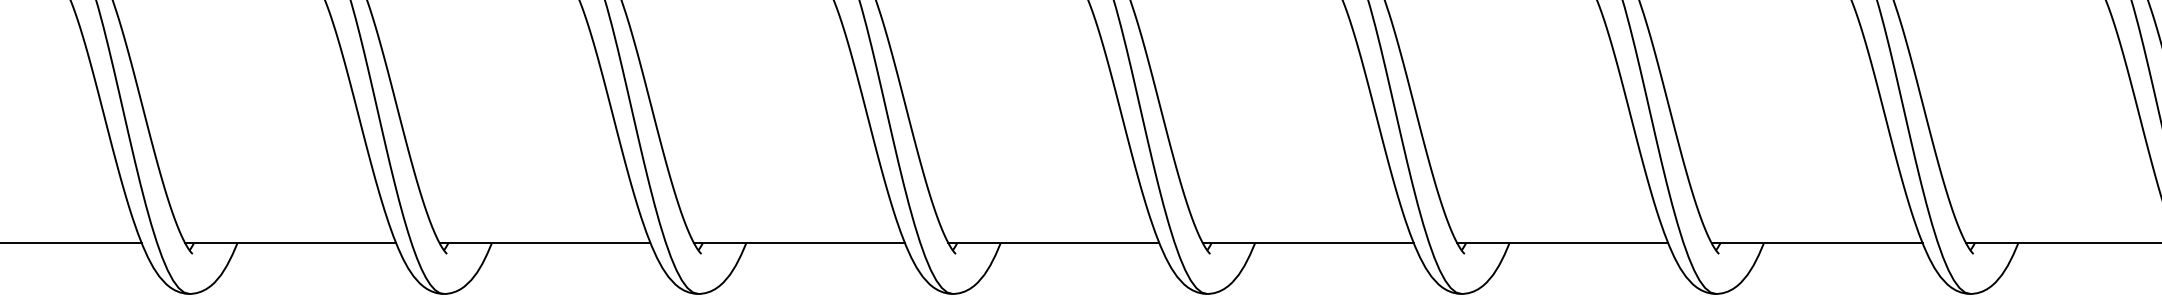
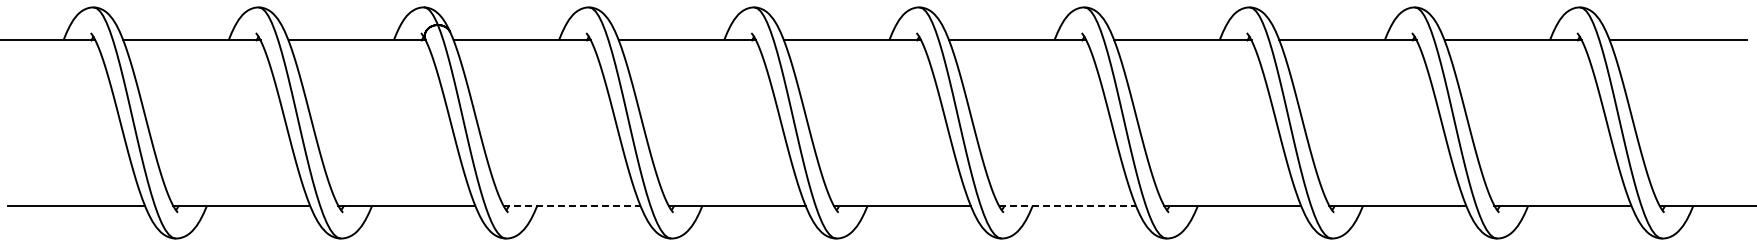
line: (545, 243) -> (572, 205), solid -> dashed
line: (1308, 243) -> (1067, 205), solid -> dashed

